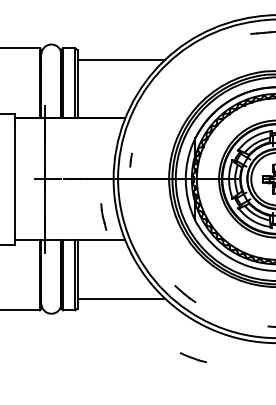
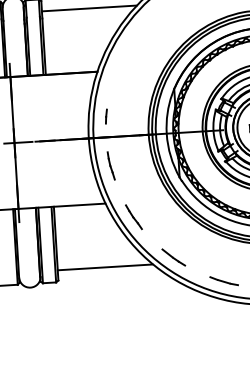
part: (103, 216) -> (110, 165), moved
line: (150, 254) -> (133, 217), added
line: (193, 357) -> (224, 280), moved

